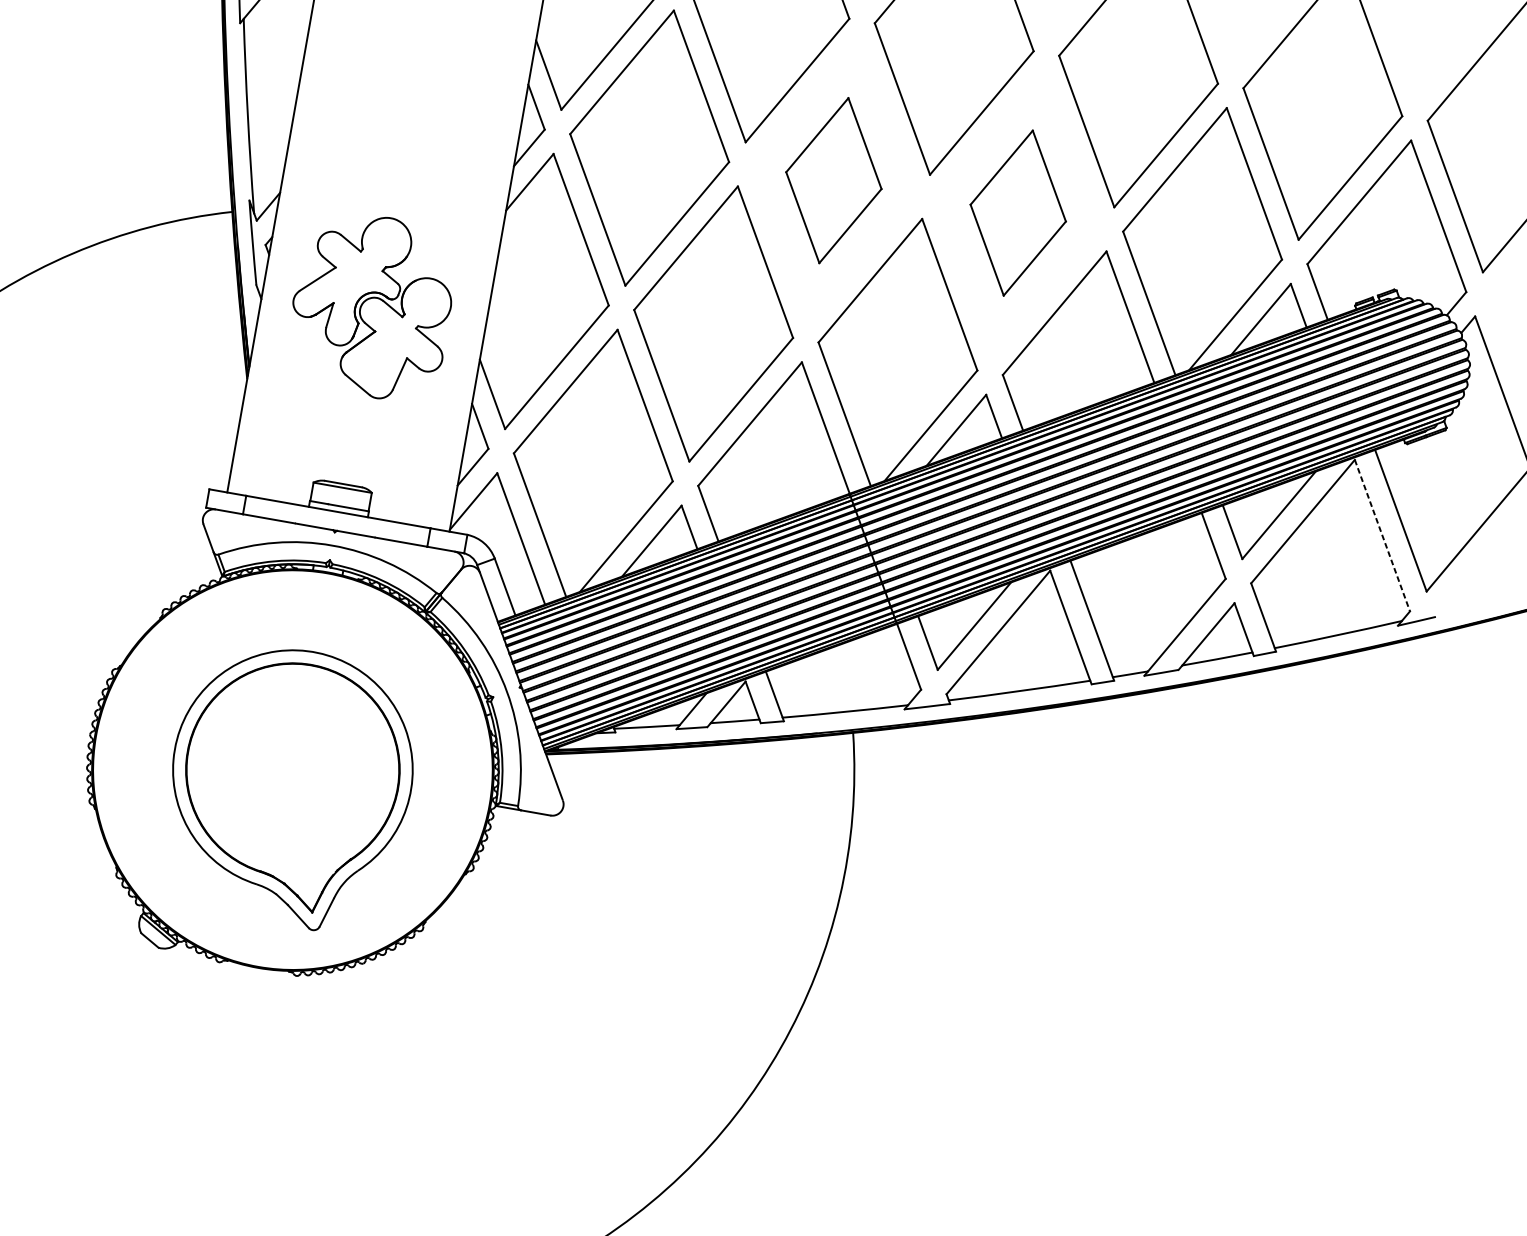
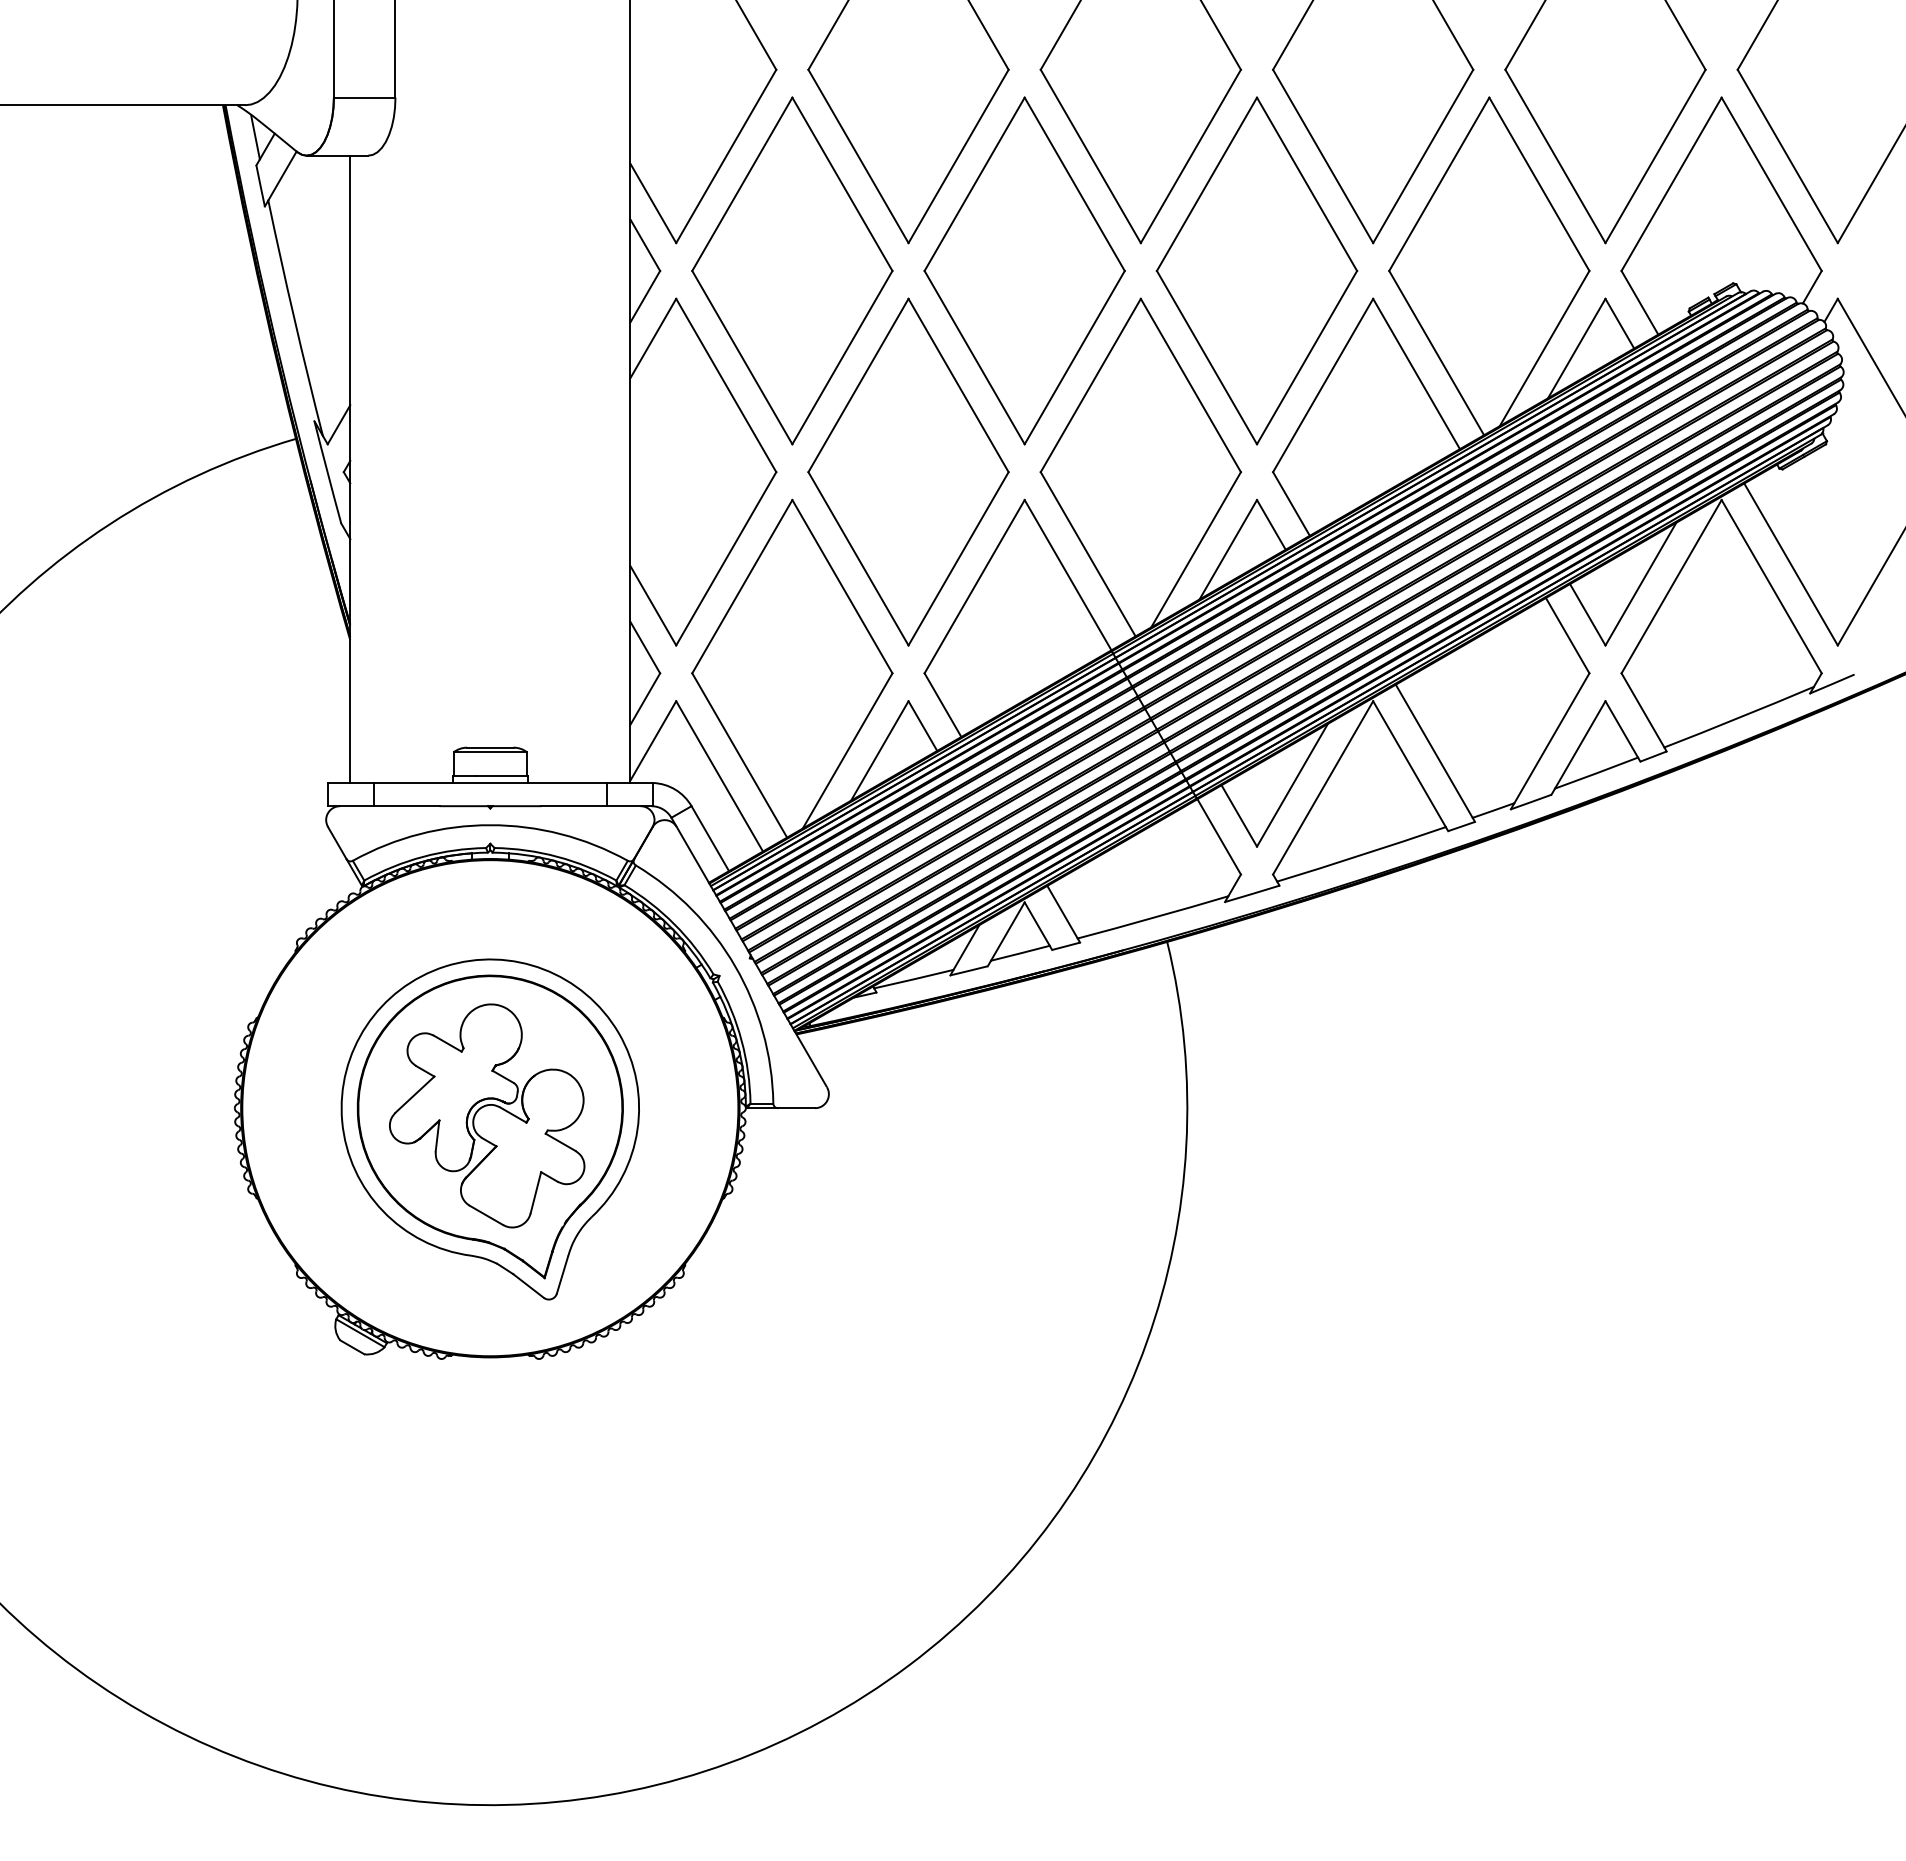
part: (833, 180) -> (1024, 270), size x1.67
part: (1017, 212) -> (1256, 270), size x1.67
part: (372, 305) -> (487, 1115), moved
line: (1382, 536) -> (1771, 587), dashed -> solid

